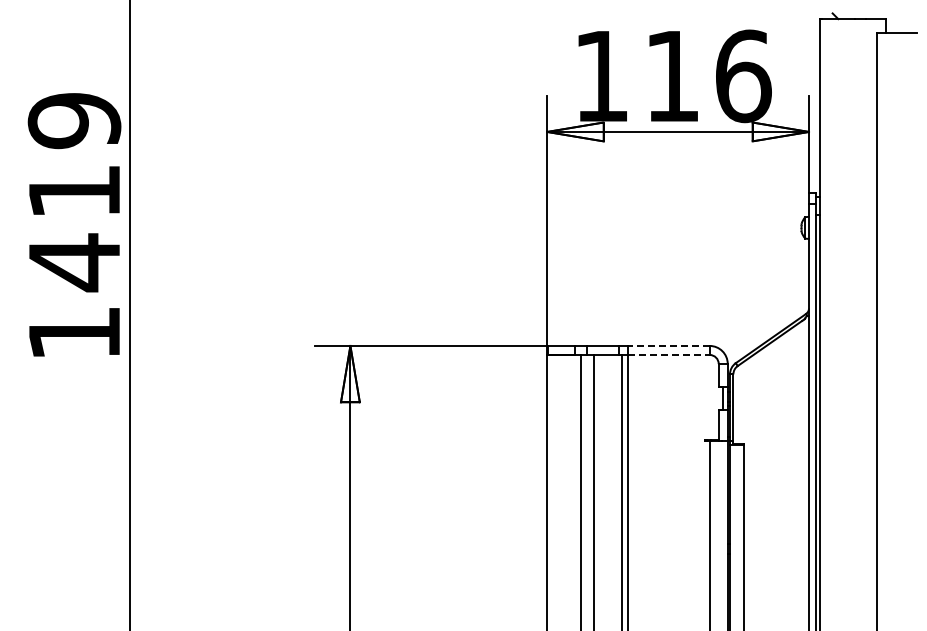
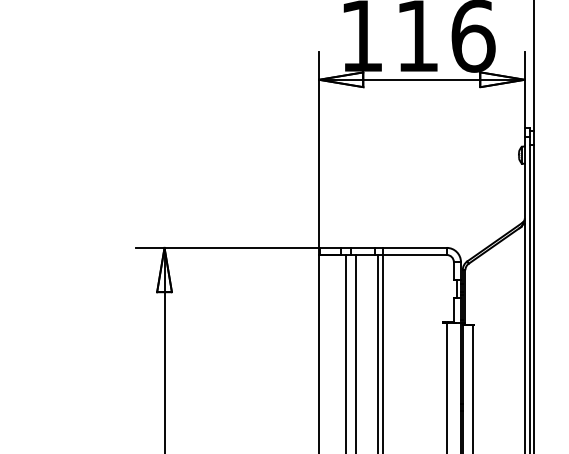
line: (669, 345) -> (415, 247), dashed -> solid
line: (669, 354) -> (415, 254), dashed -> solid

